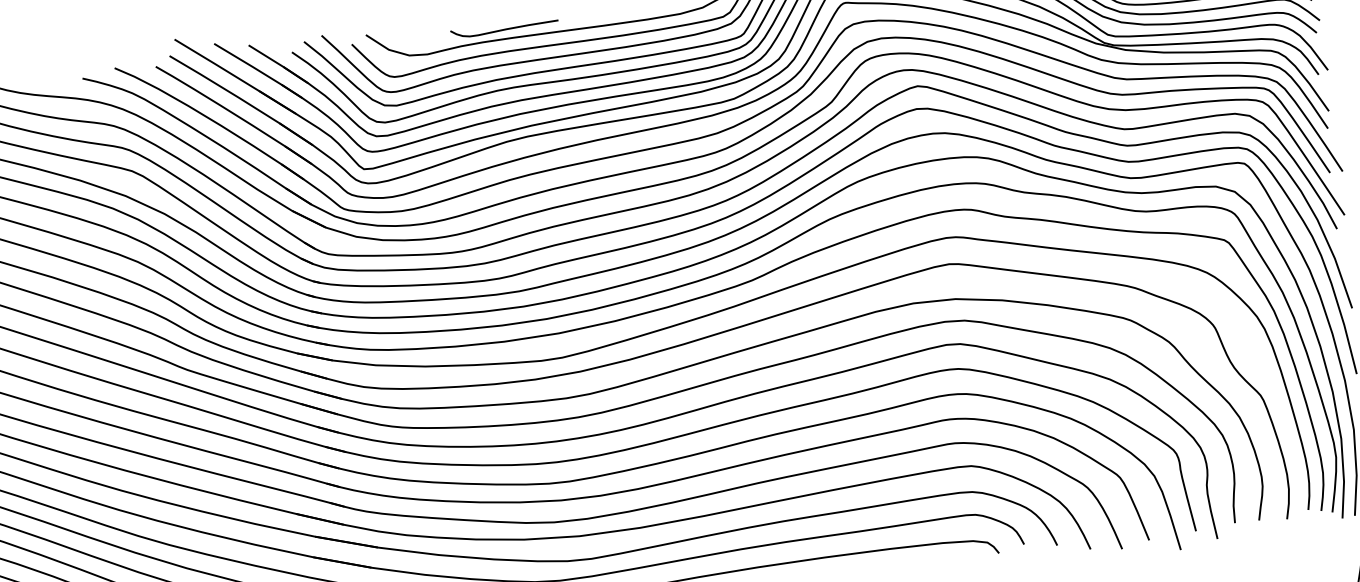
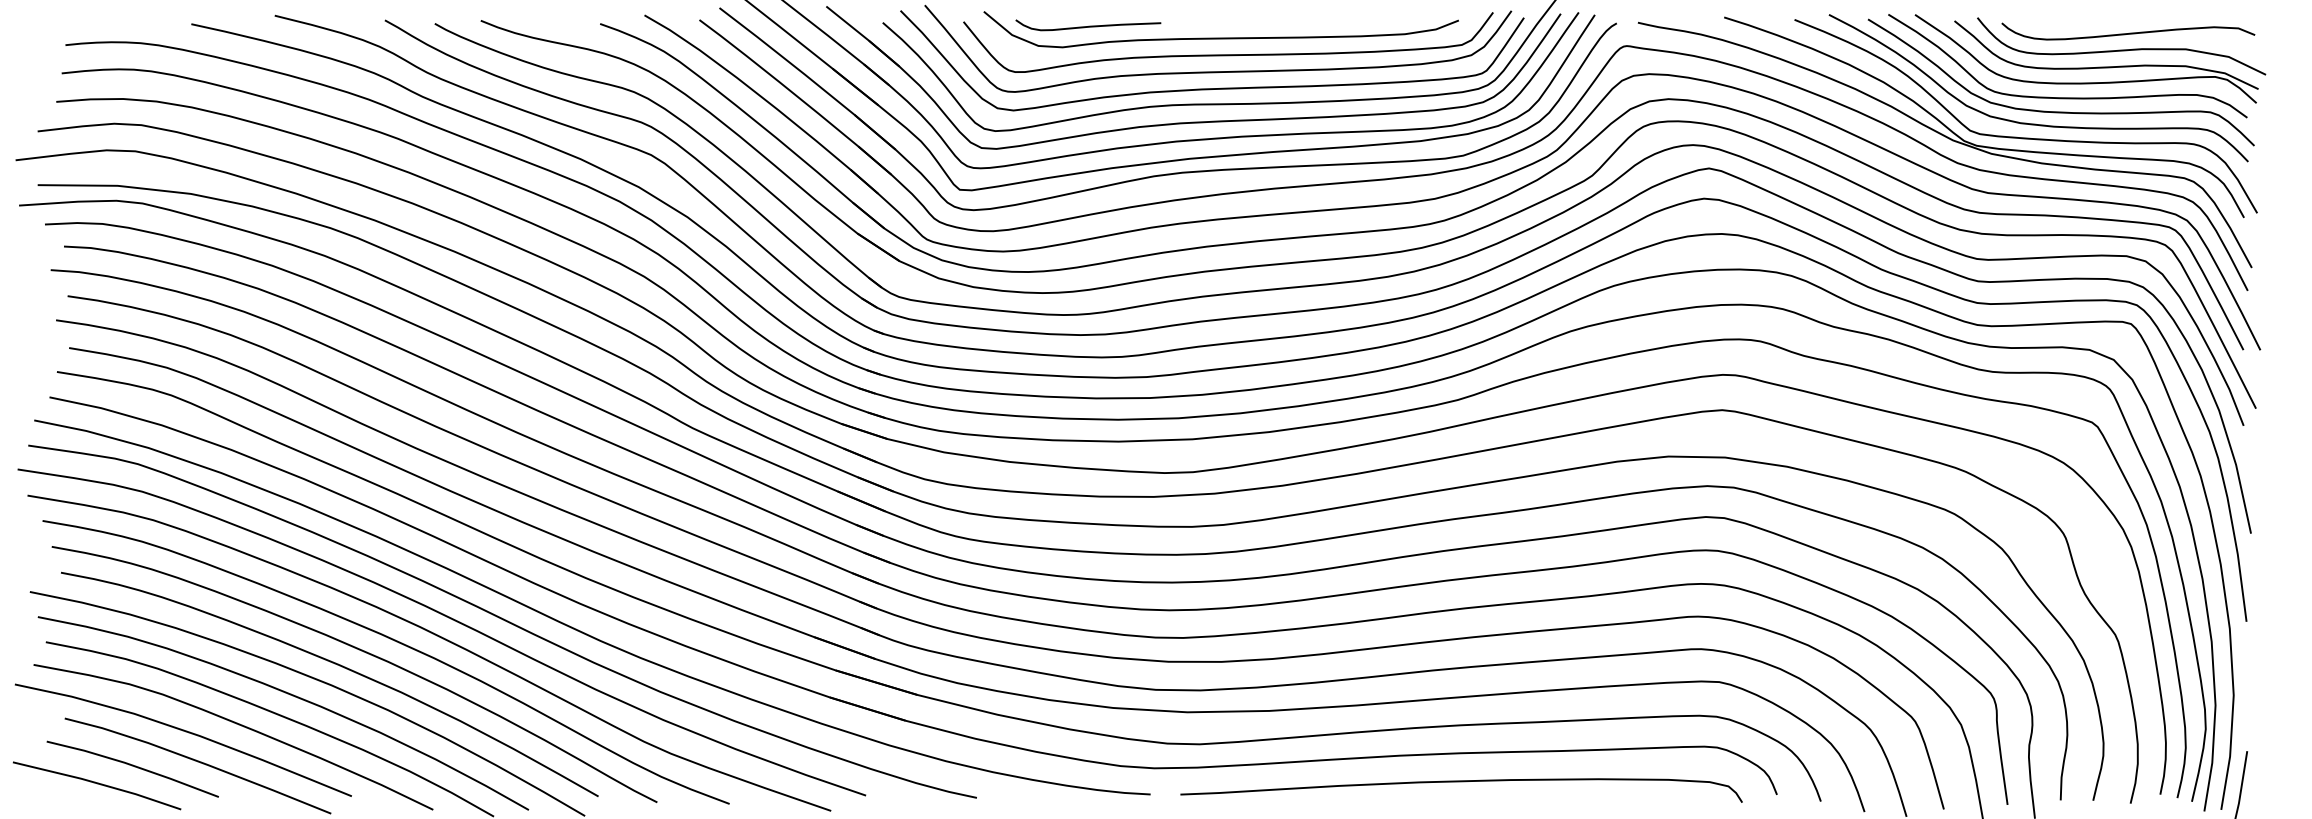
curve: (504, 28) -> (1088, 25), moved

